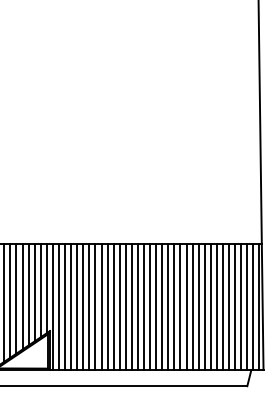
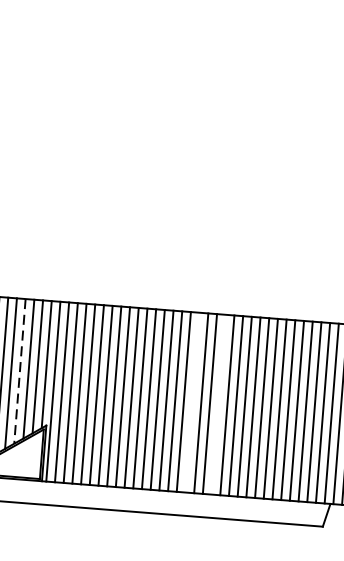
line: (28, 294) -> (19, 370), solid -> dashed
line: (150, 307) -> (193, 403), removed
line: (168, 307) -> (218, 405), removed

